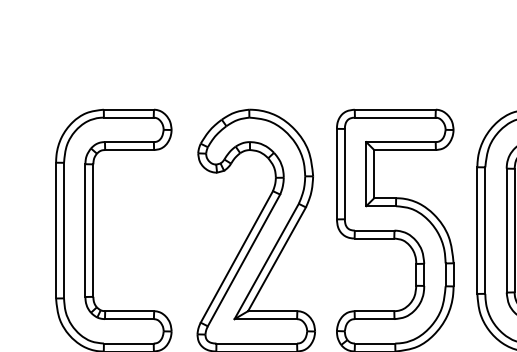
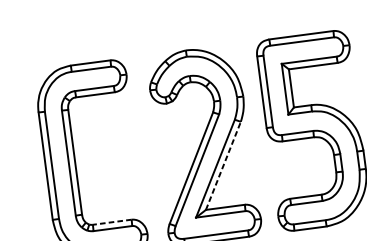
line: (277, 258) -> (223, 165), solid -> dashed
line: (129, 311) -> (112, 222), solid -> dashed

